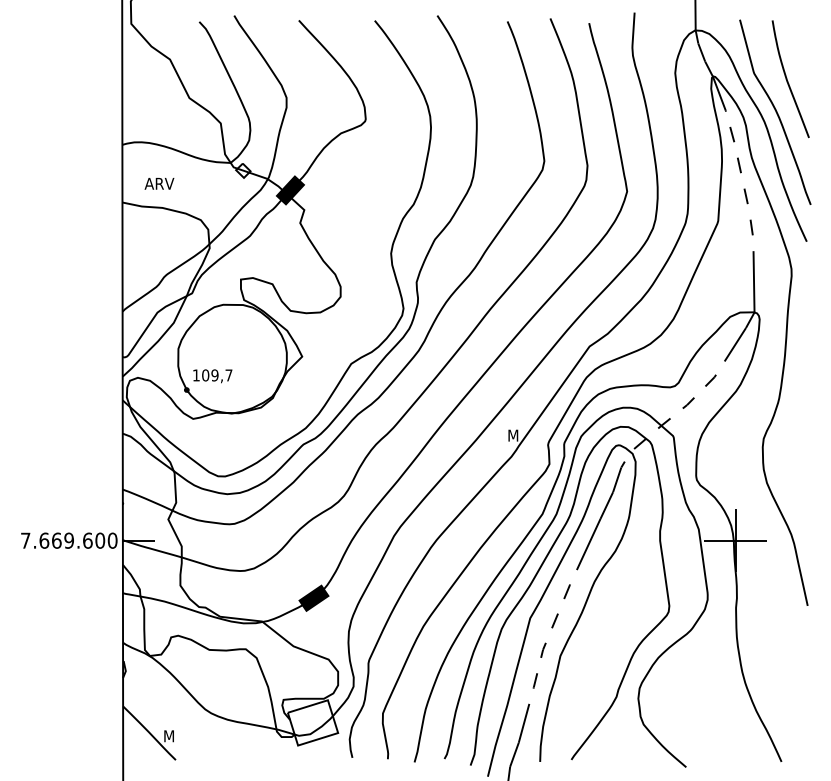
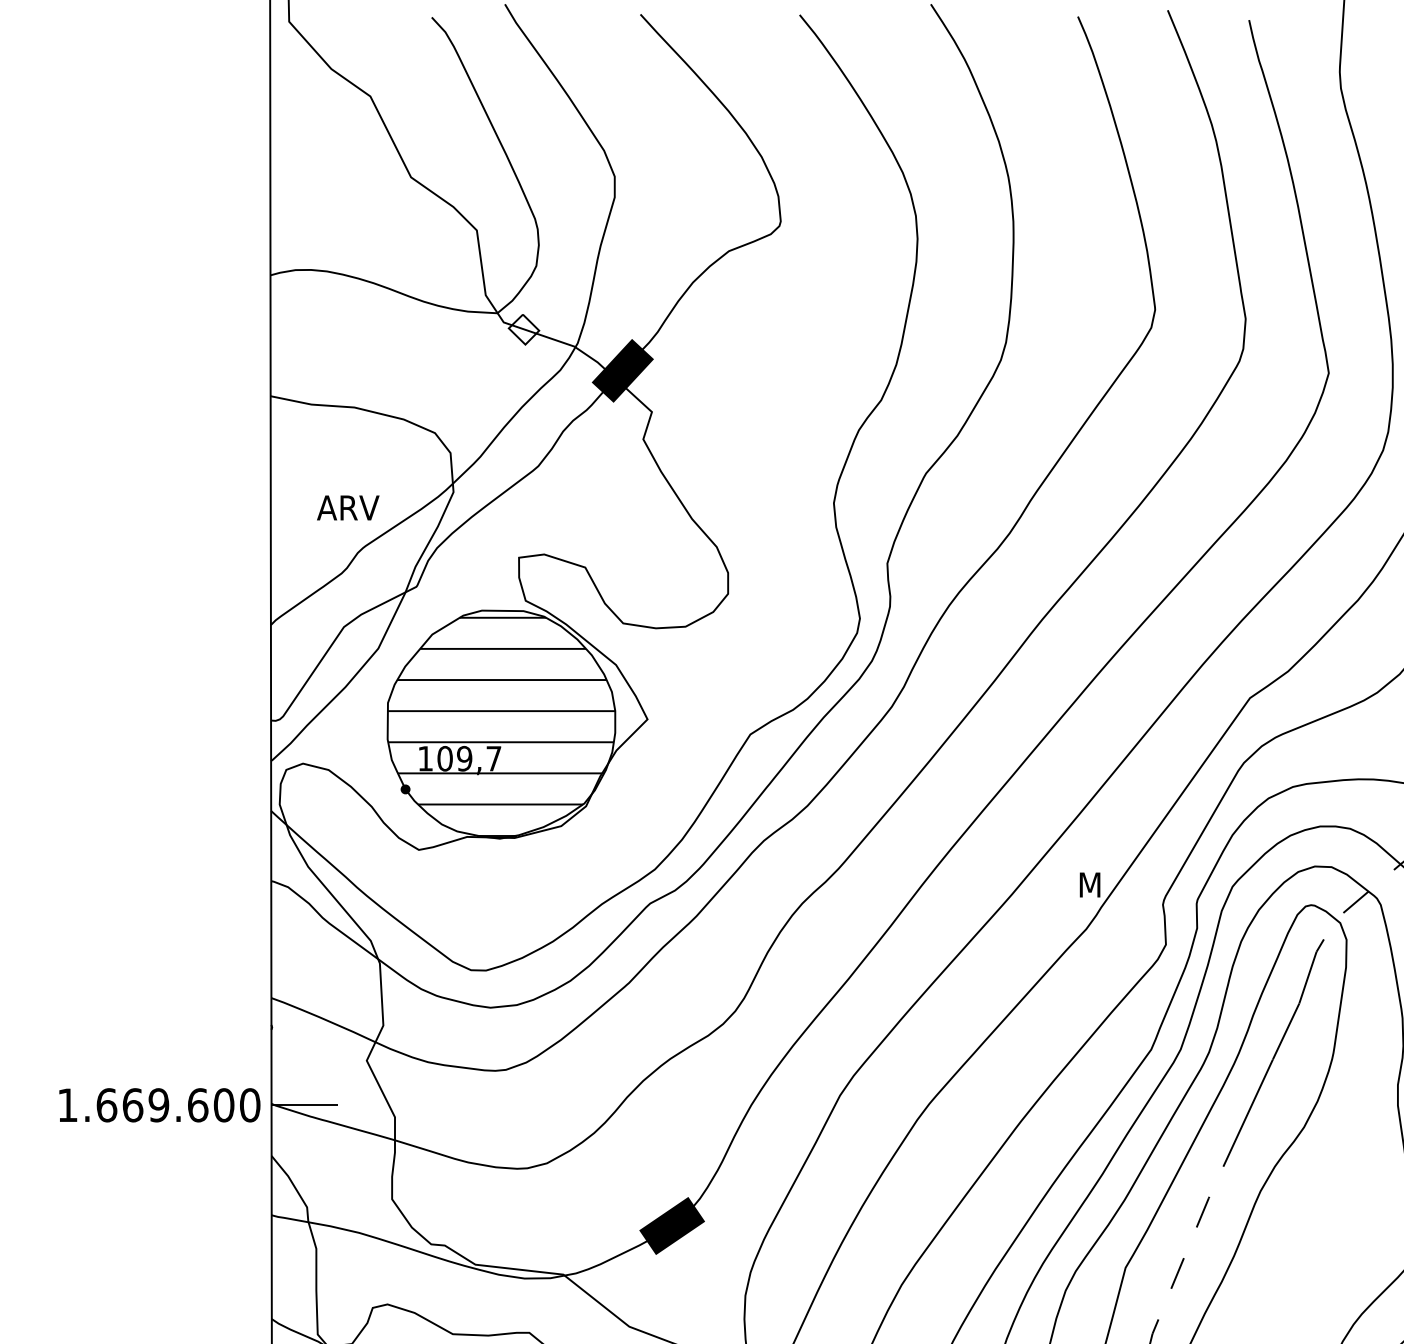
text: (159, 183) -> (348, 507), moved
hatch: (232, 360) -> (501, 727), added
text: (25, 540) -> (67, 1104), 7.669.600 -> 1.669.600

